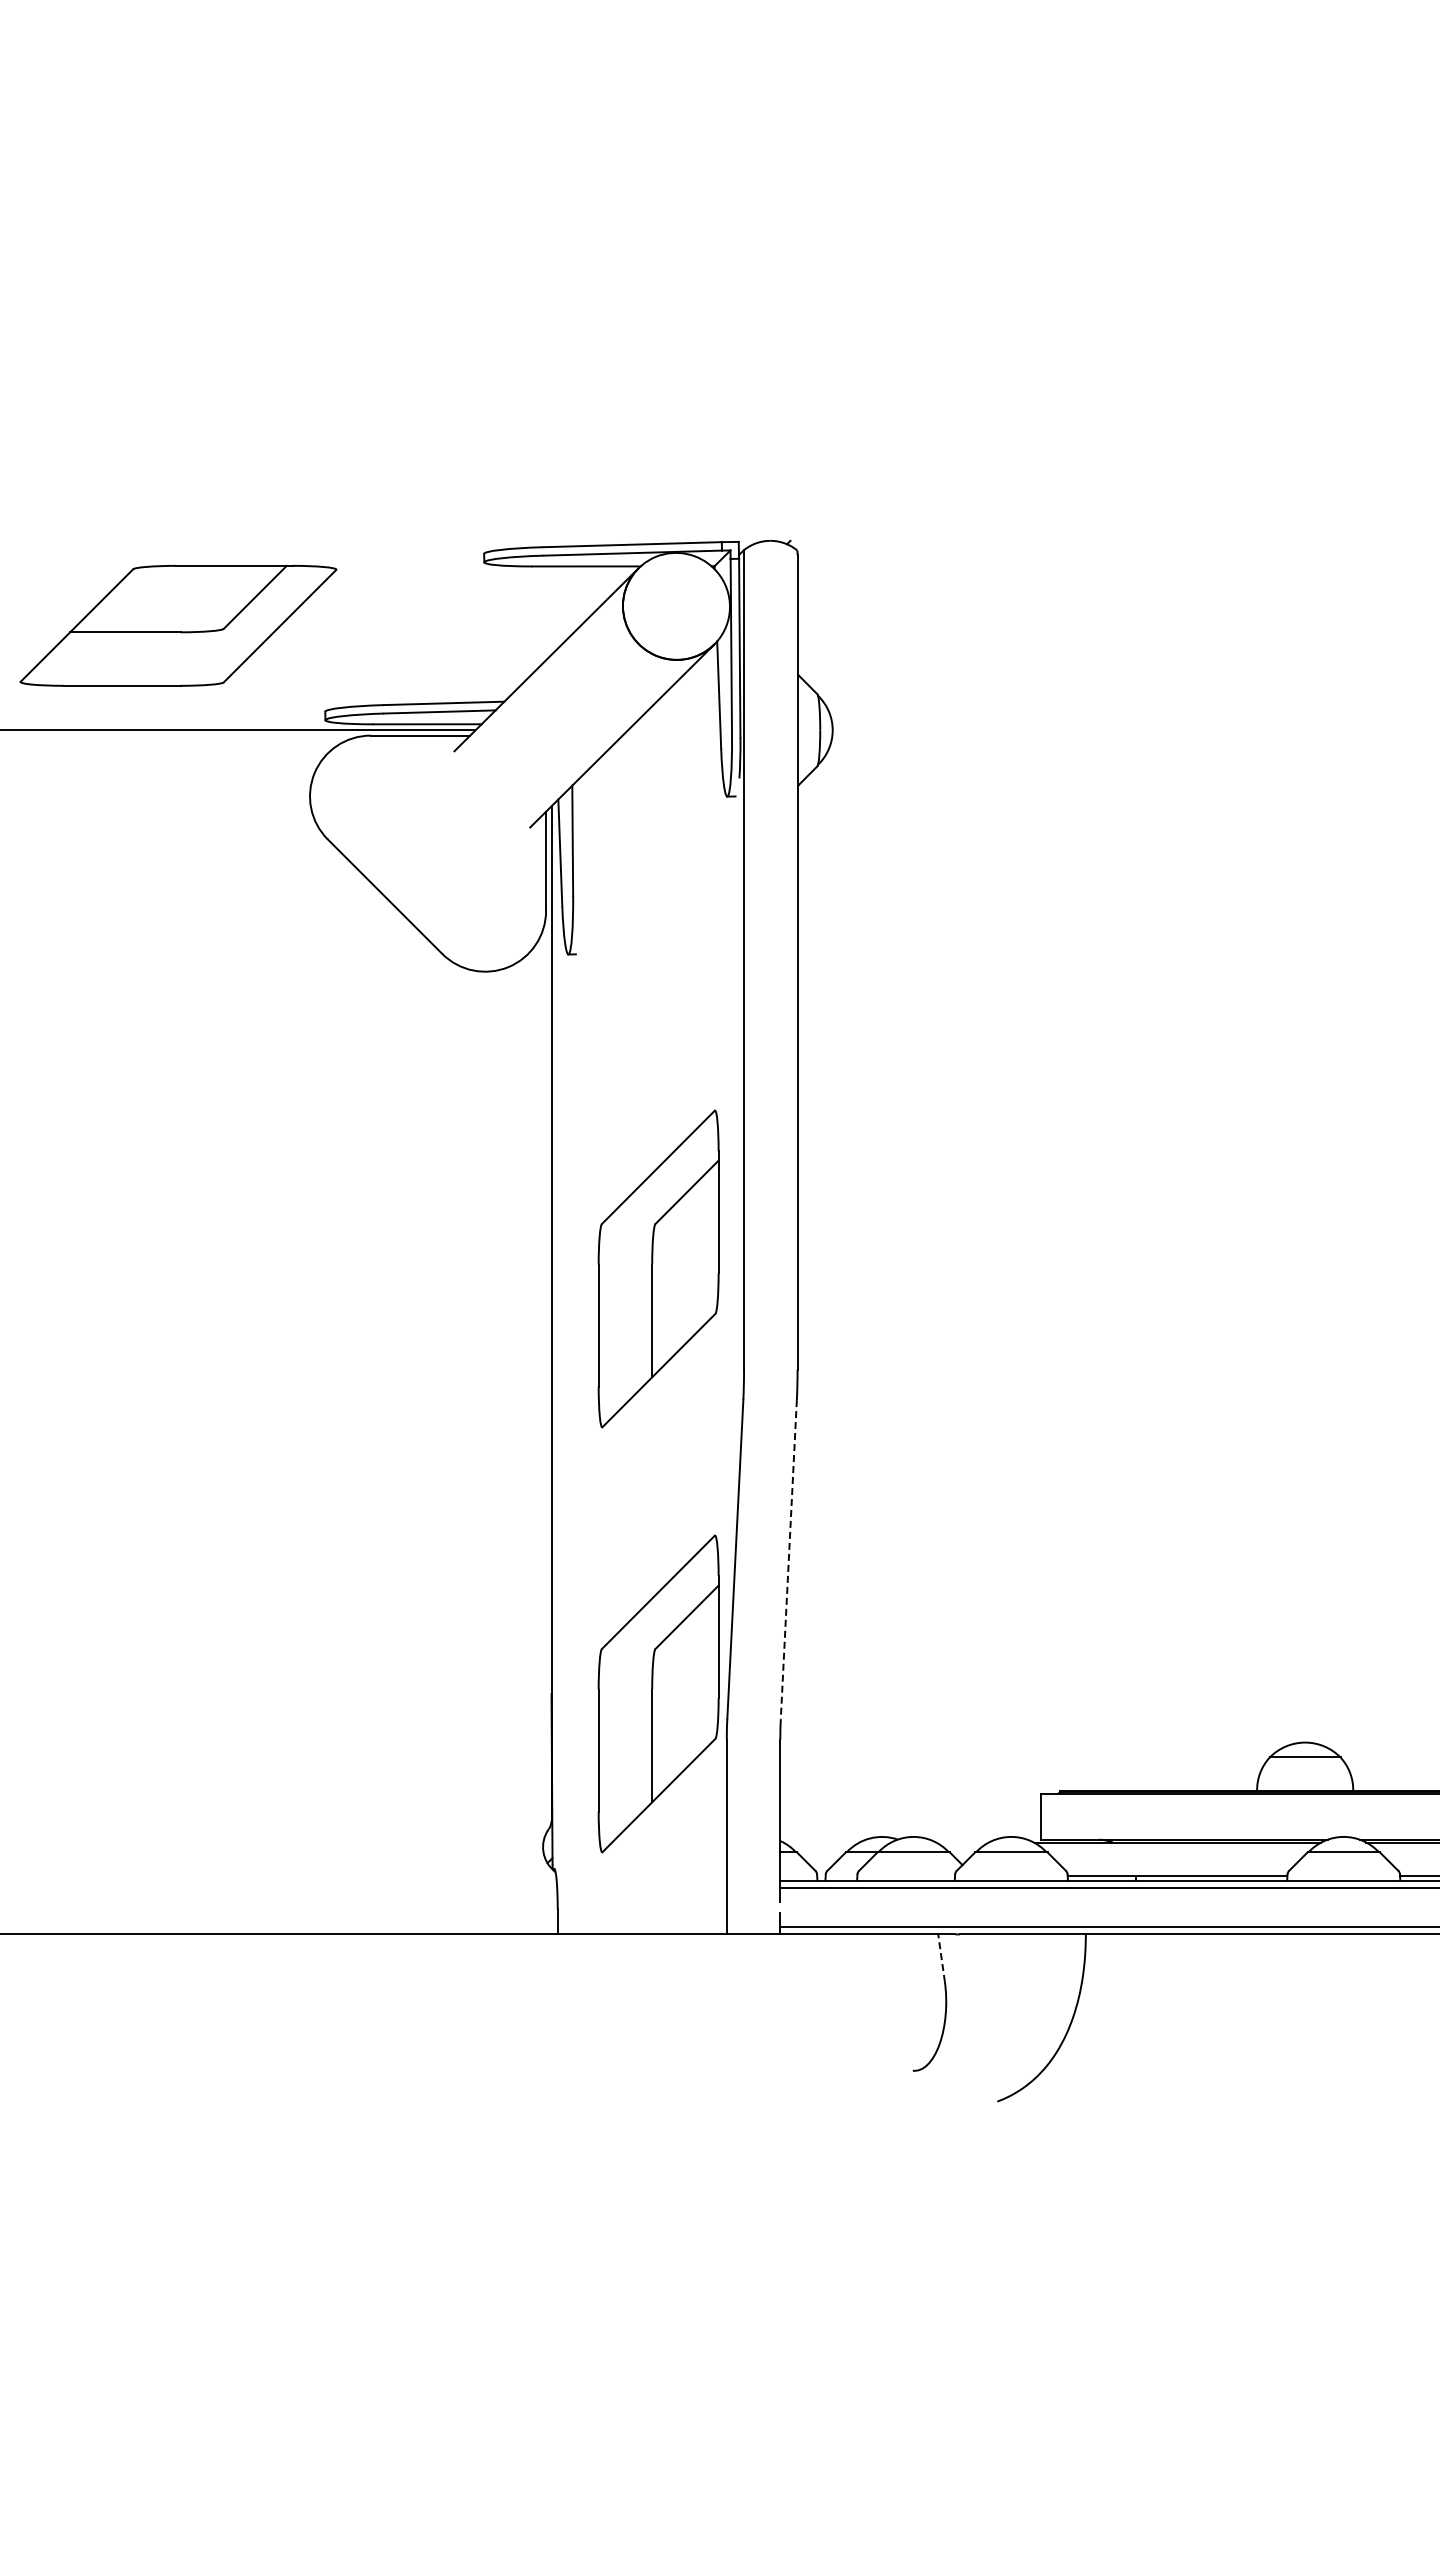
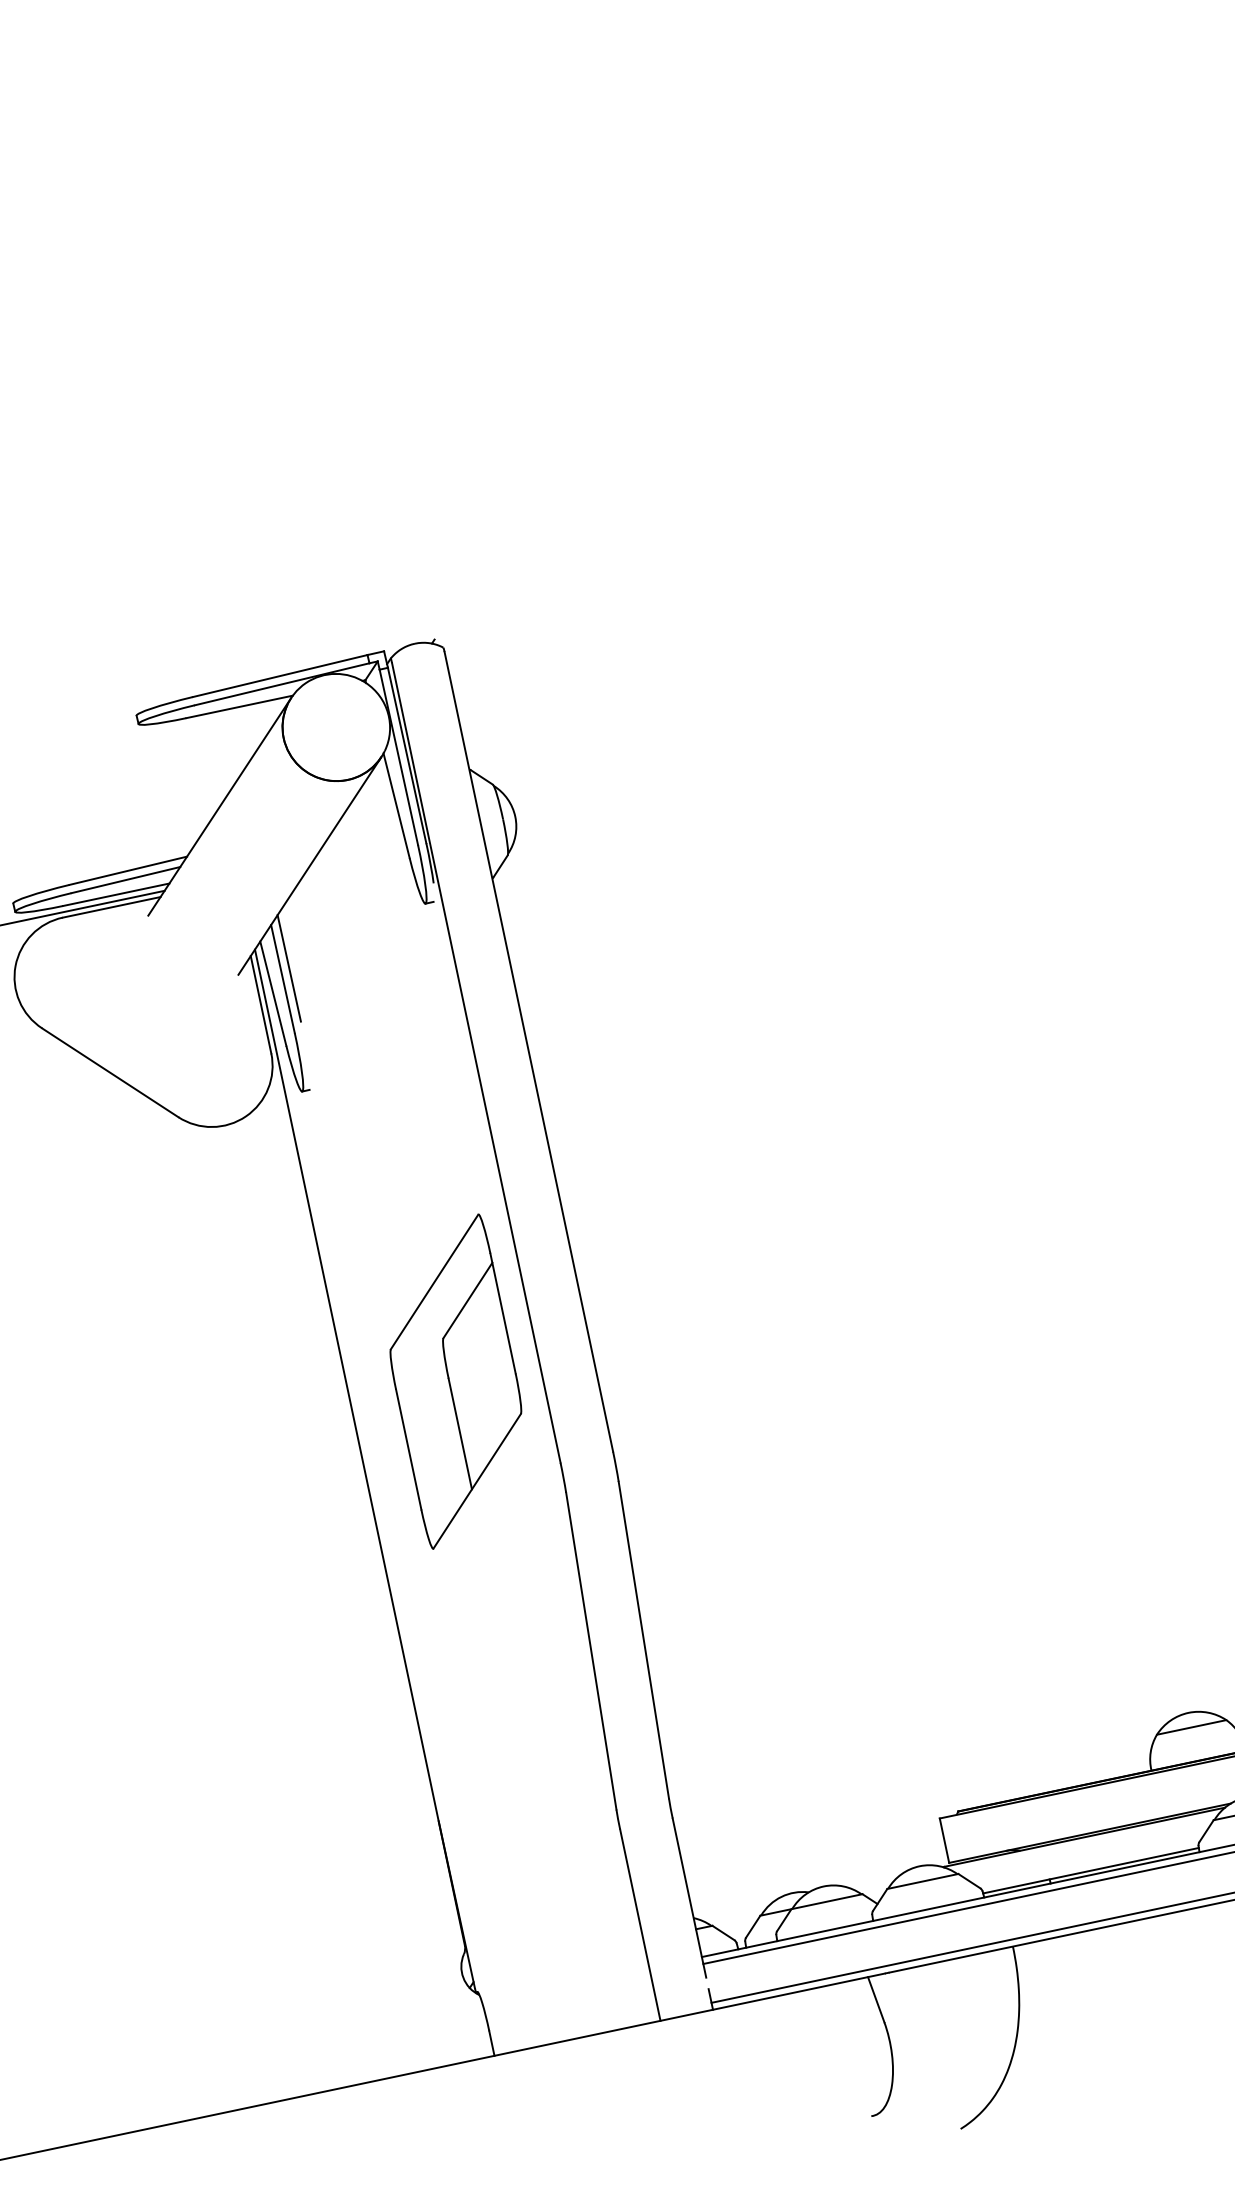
line: (580, 831) -> (288, 968), added
line: (788, 1559) -> (643, 1640), dashed -> solid
part: (658, 1693) -> (543, 1798), removed
line: (941, 1958) -> (876, 2000), dashed -> solid

